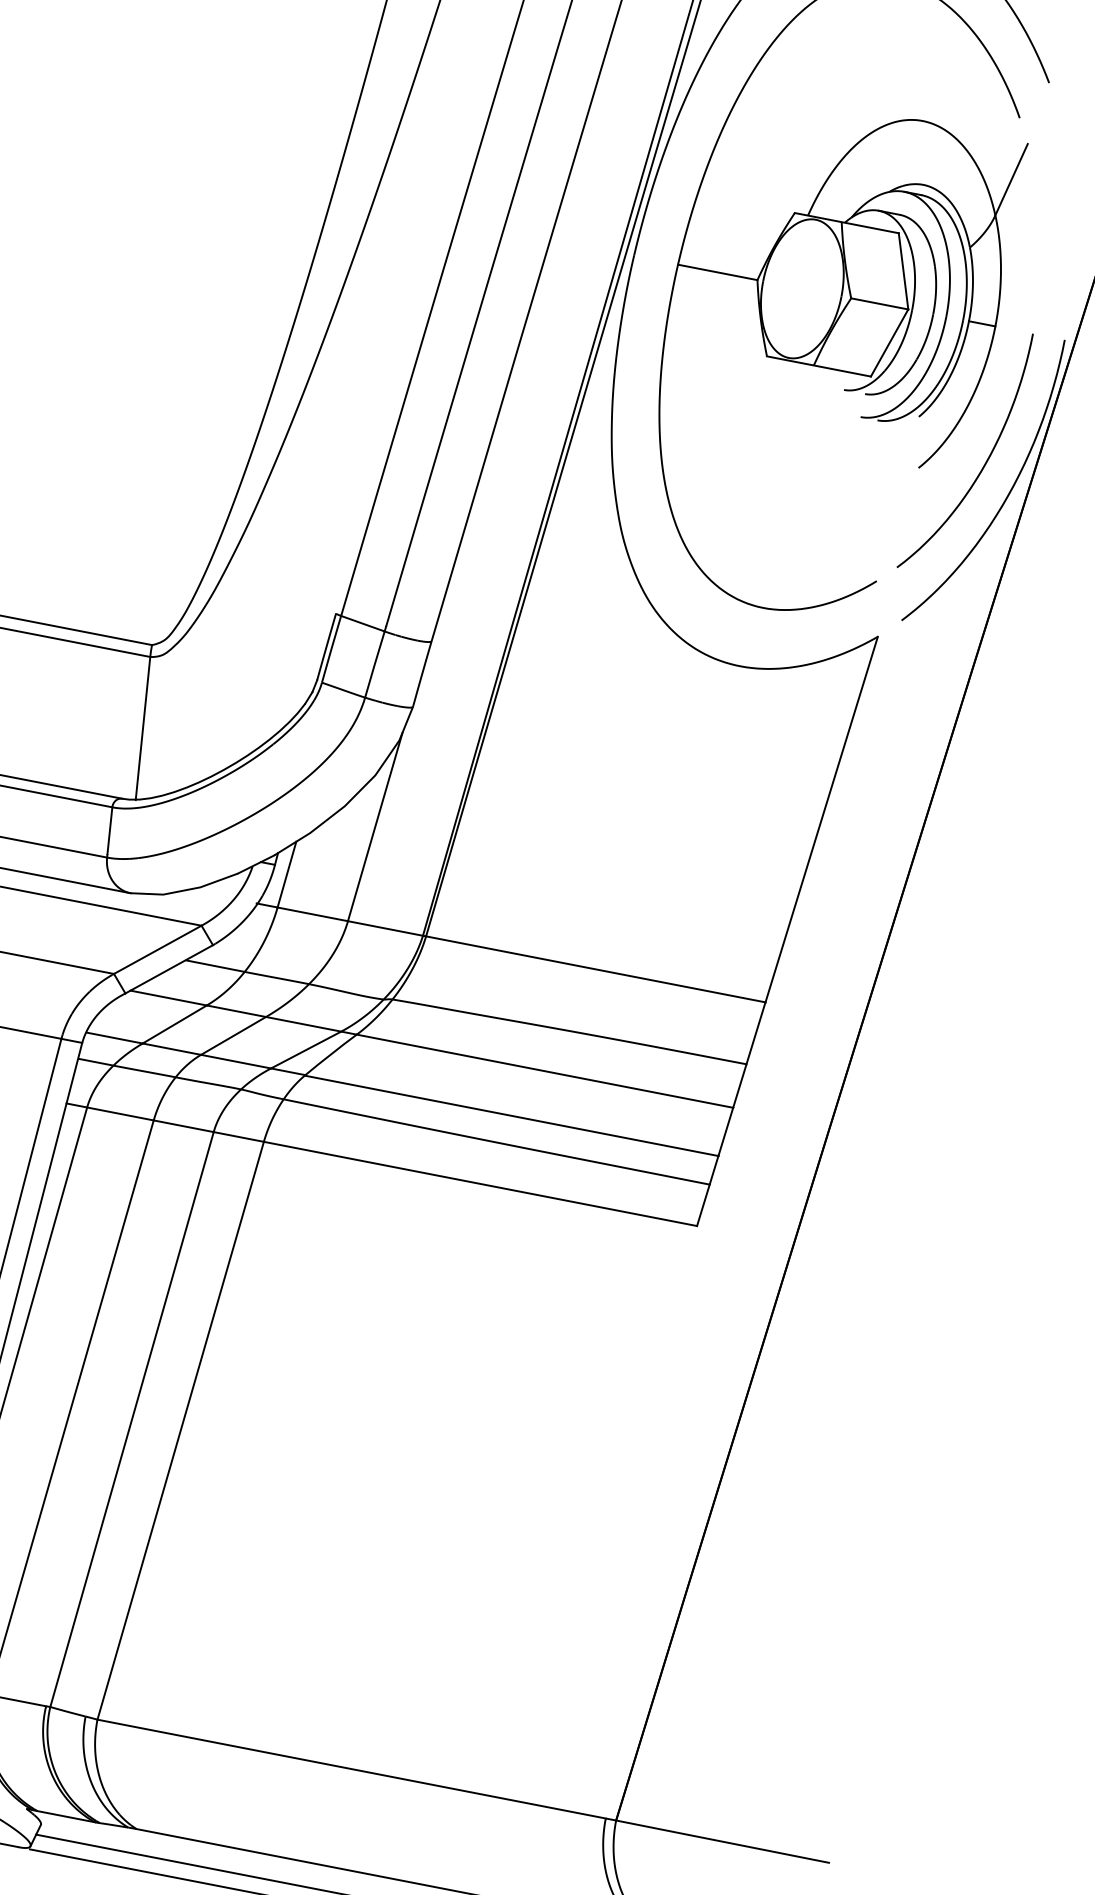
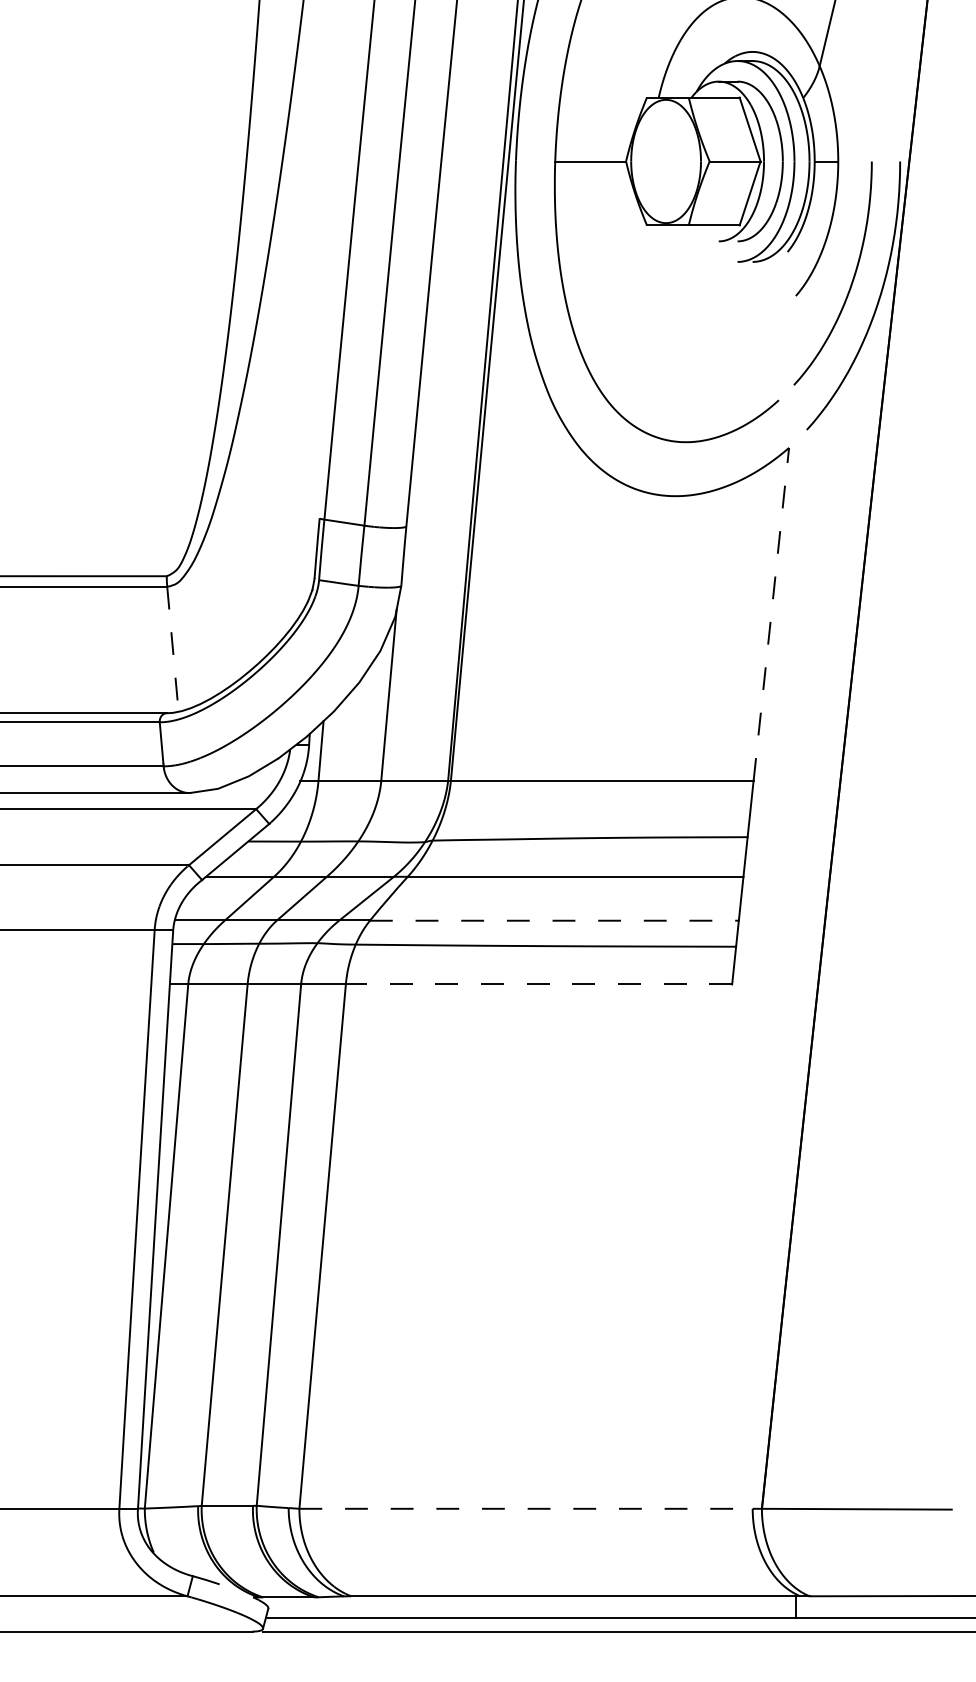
line: (142, 728) -> (172, 649), solid -> dashed
line: (822, 818) -> (771, 613), solid -> dashed
line: (511, 1115) -> (554, 920), solid -> dashed
line: (479, 1183) -> (538, 984), solid -> dashed
line: (352, 1768) -> (526, 1508), solid -> dashed

